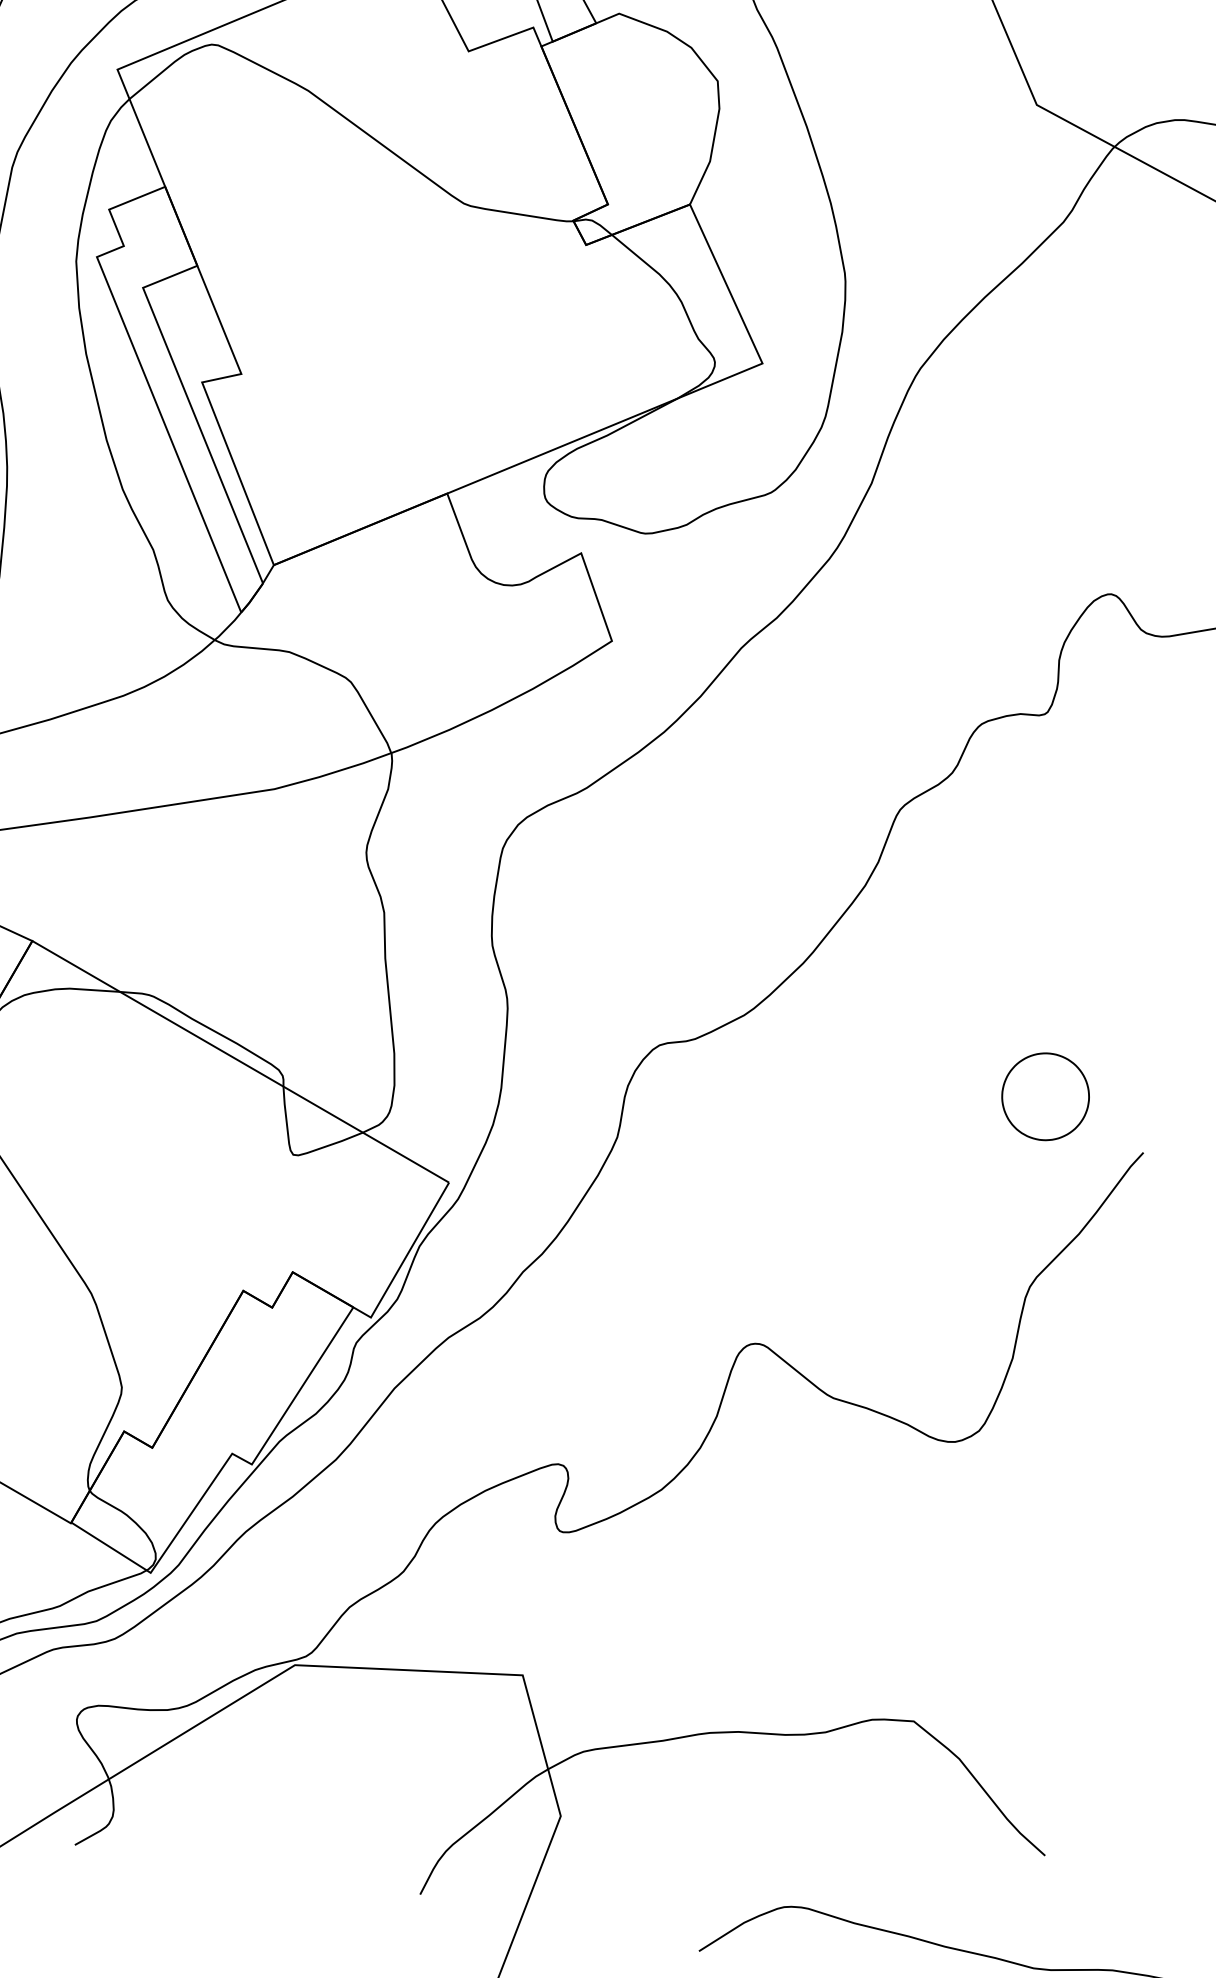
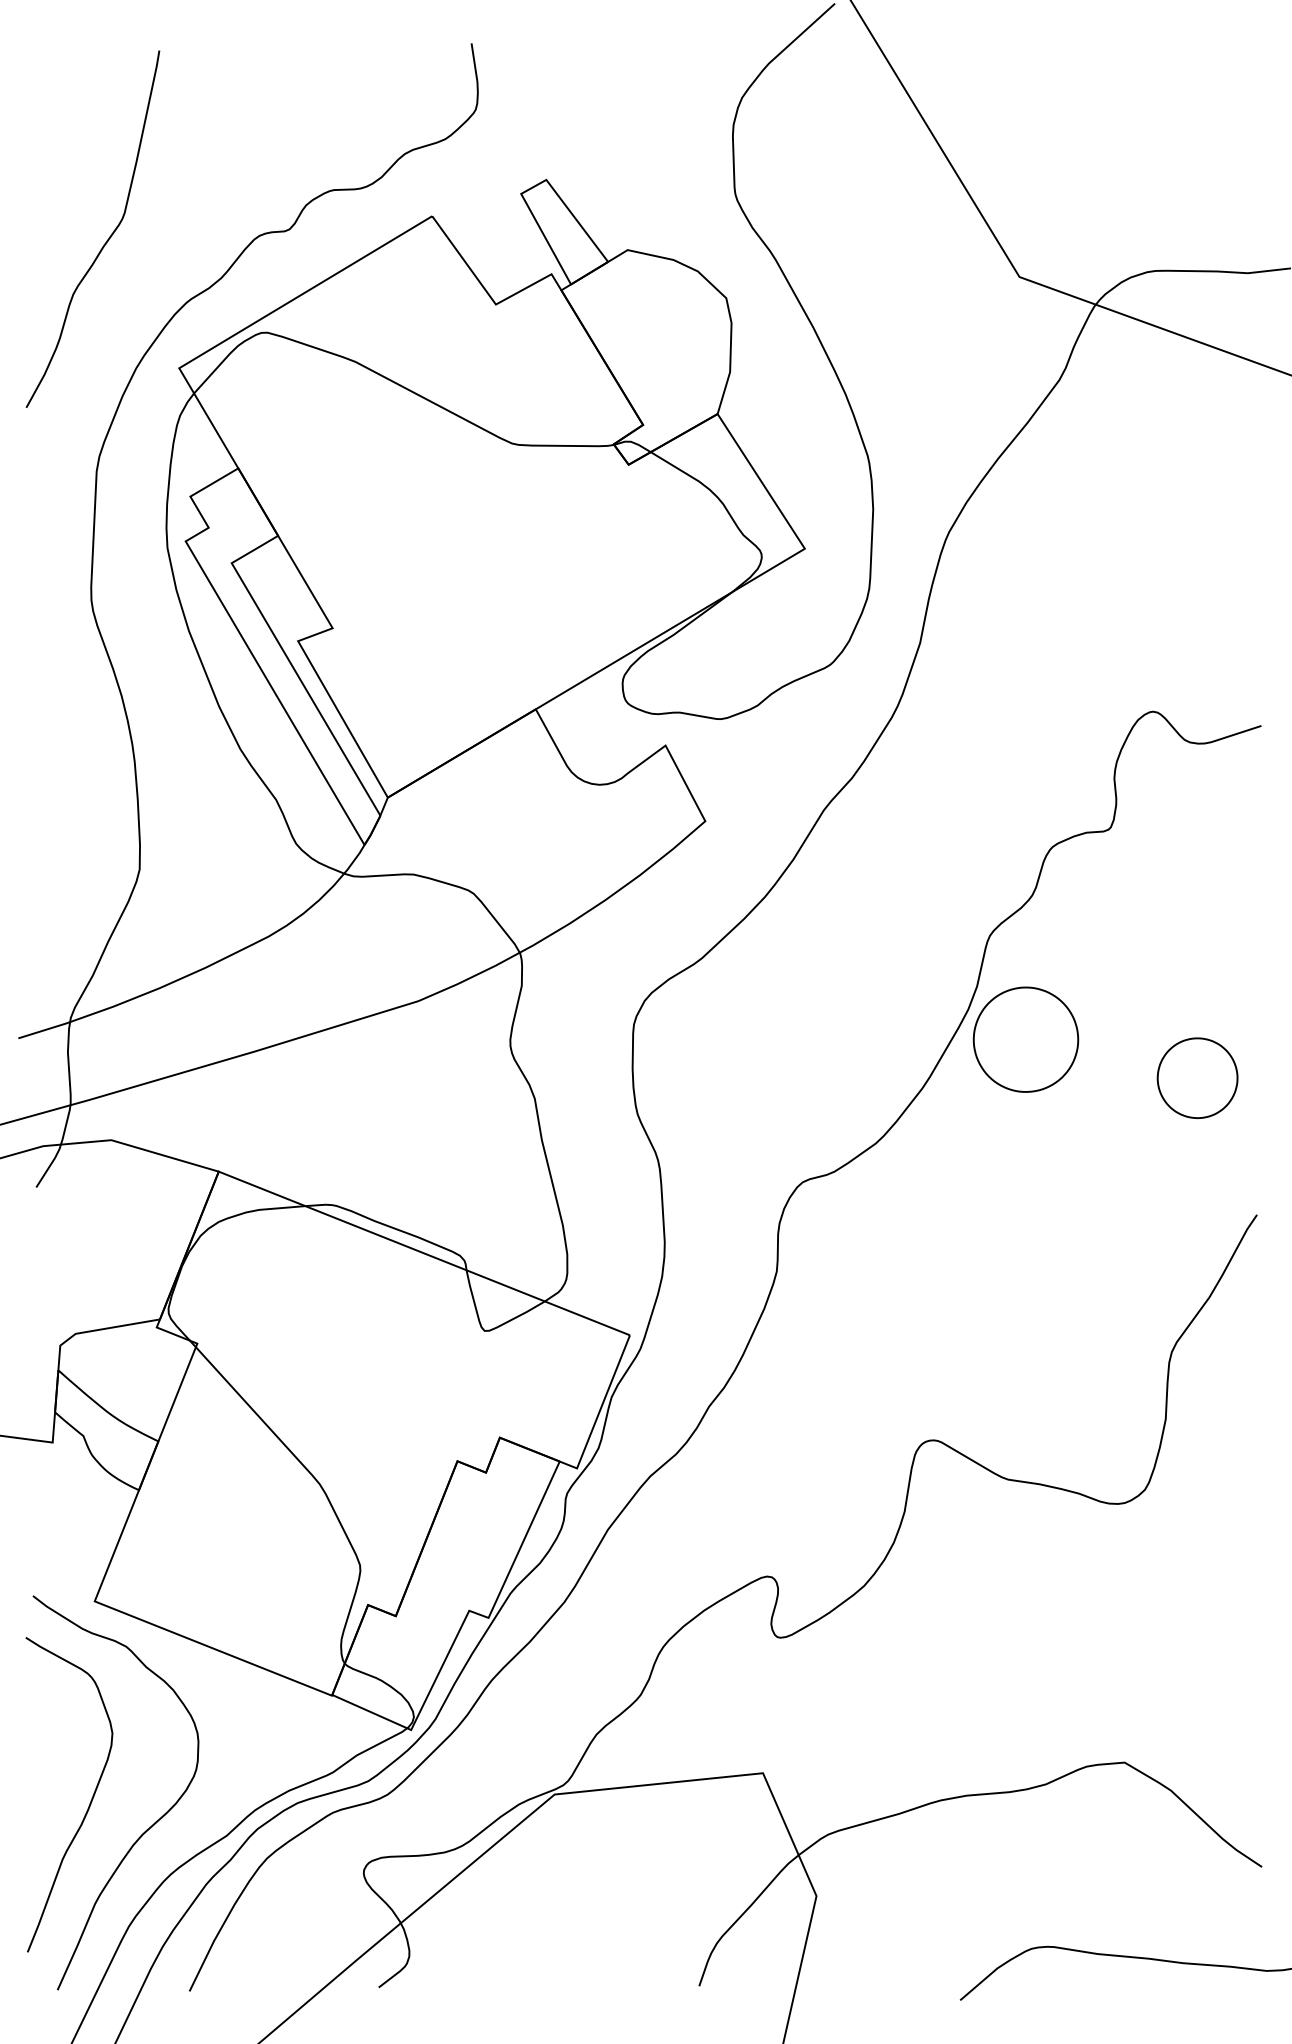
part: (922, 926) -> (1025, 1039), added
part: (1045, 1097) -> (1197, 1078), moved

